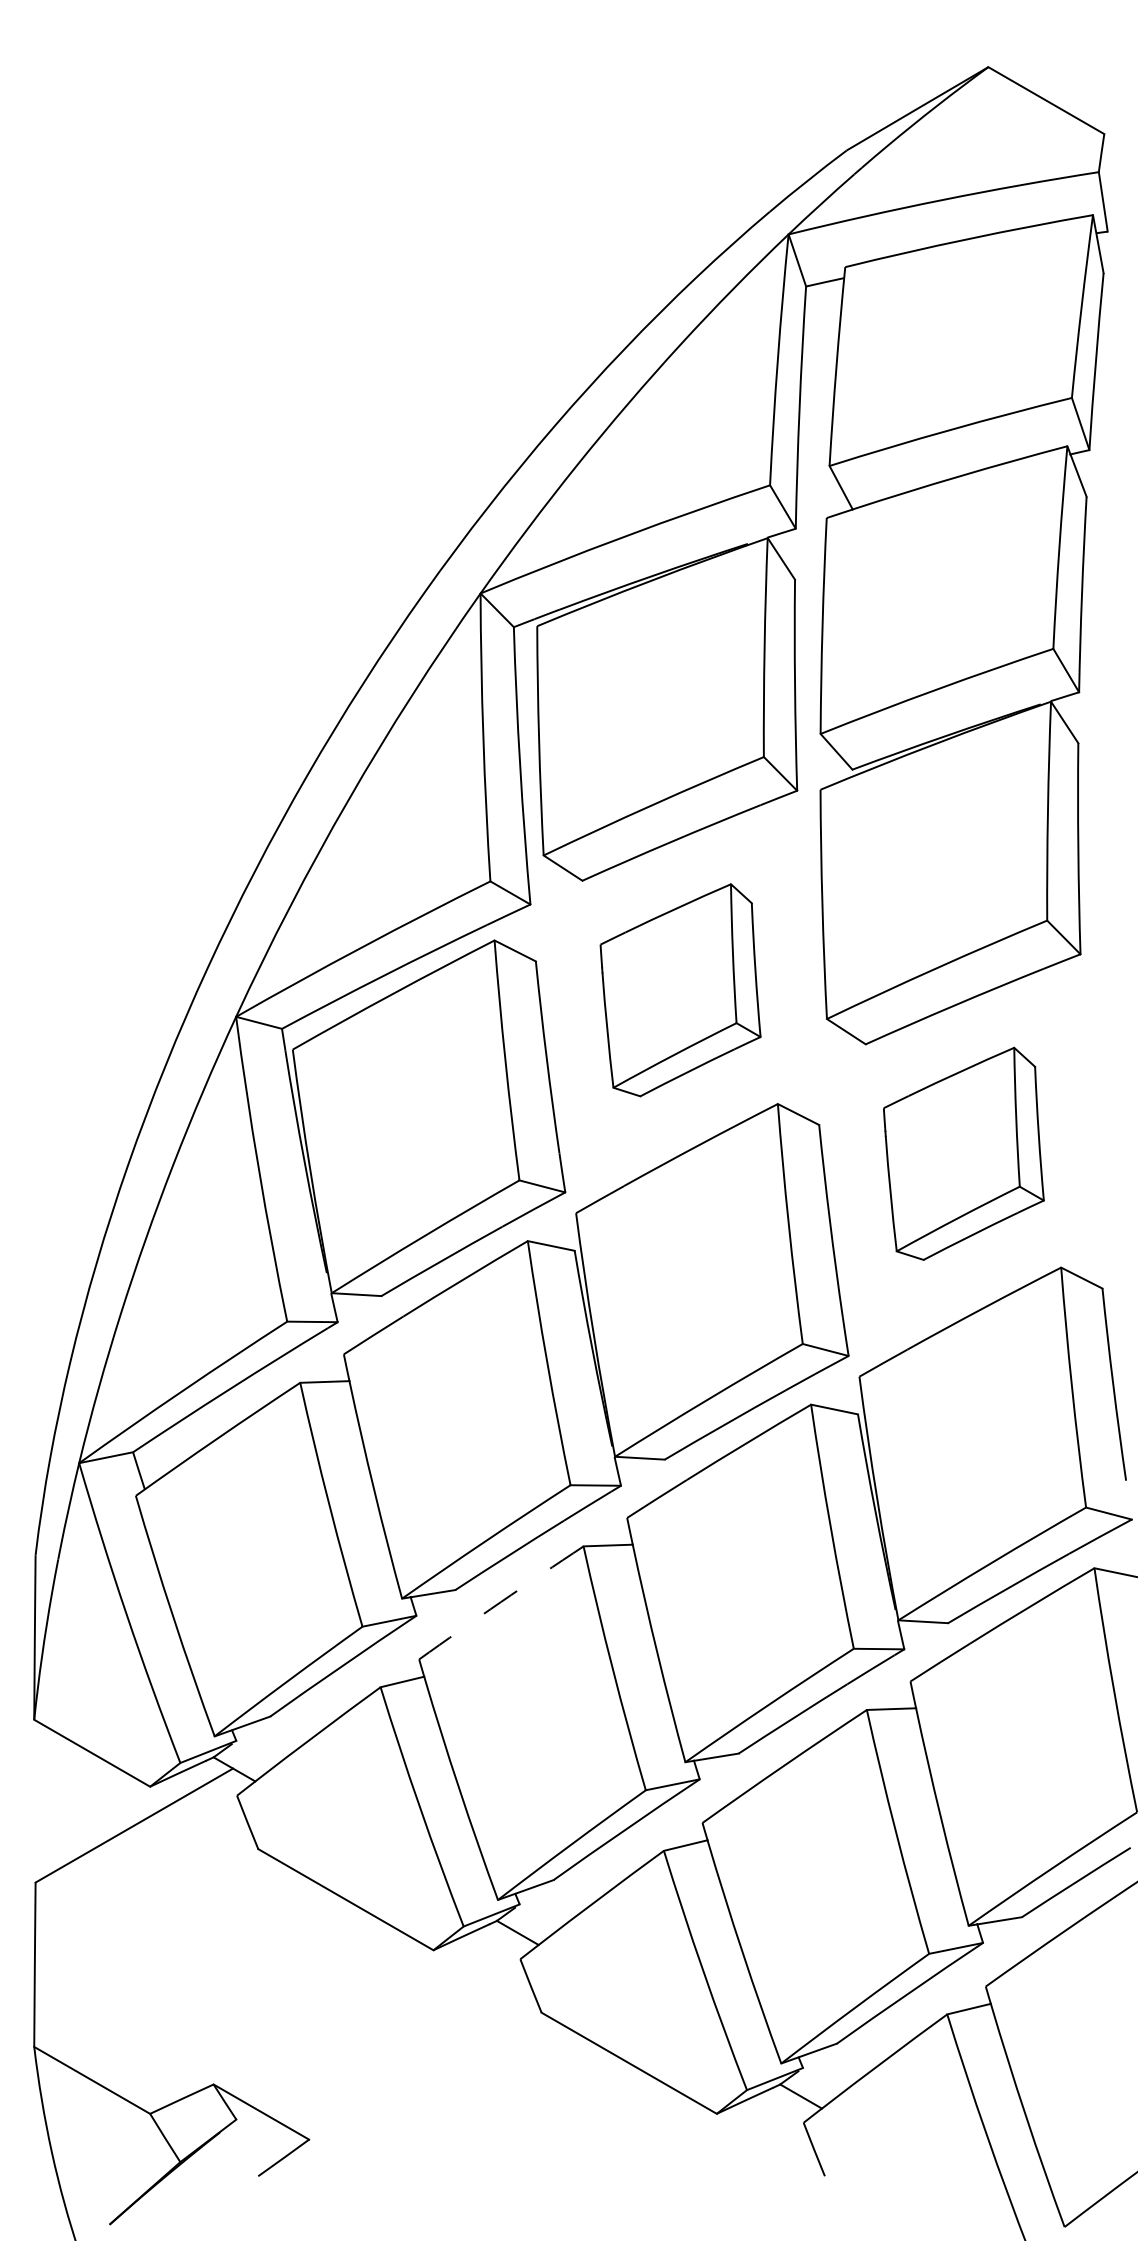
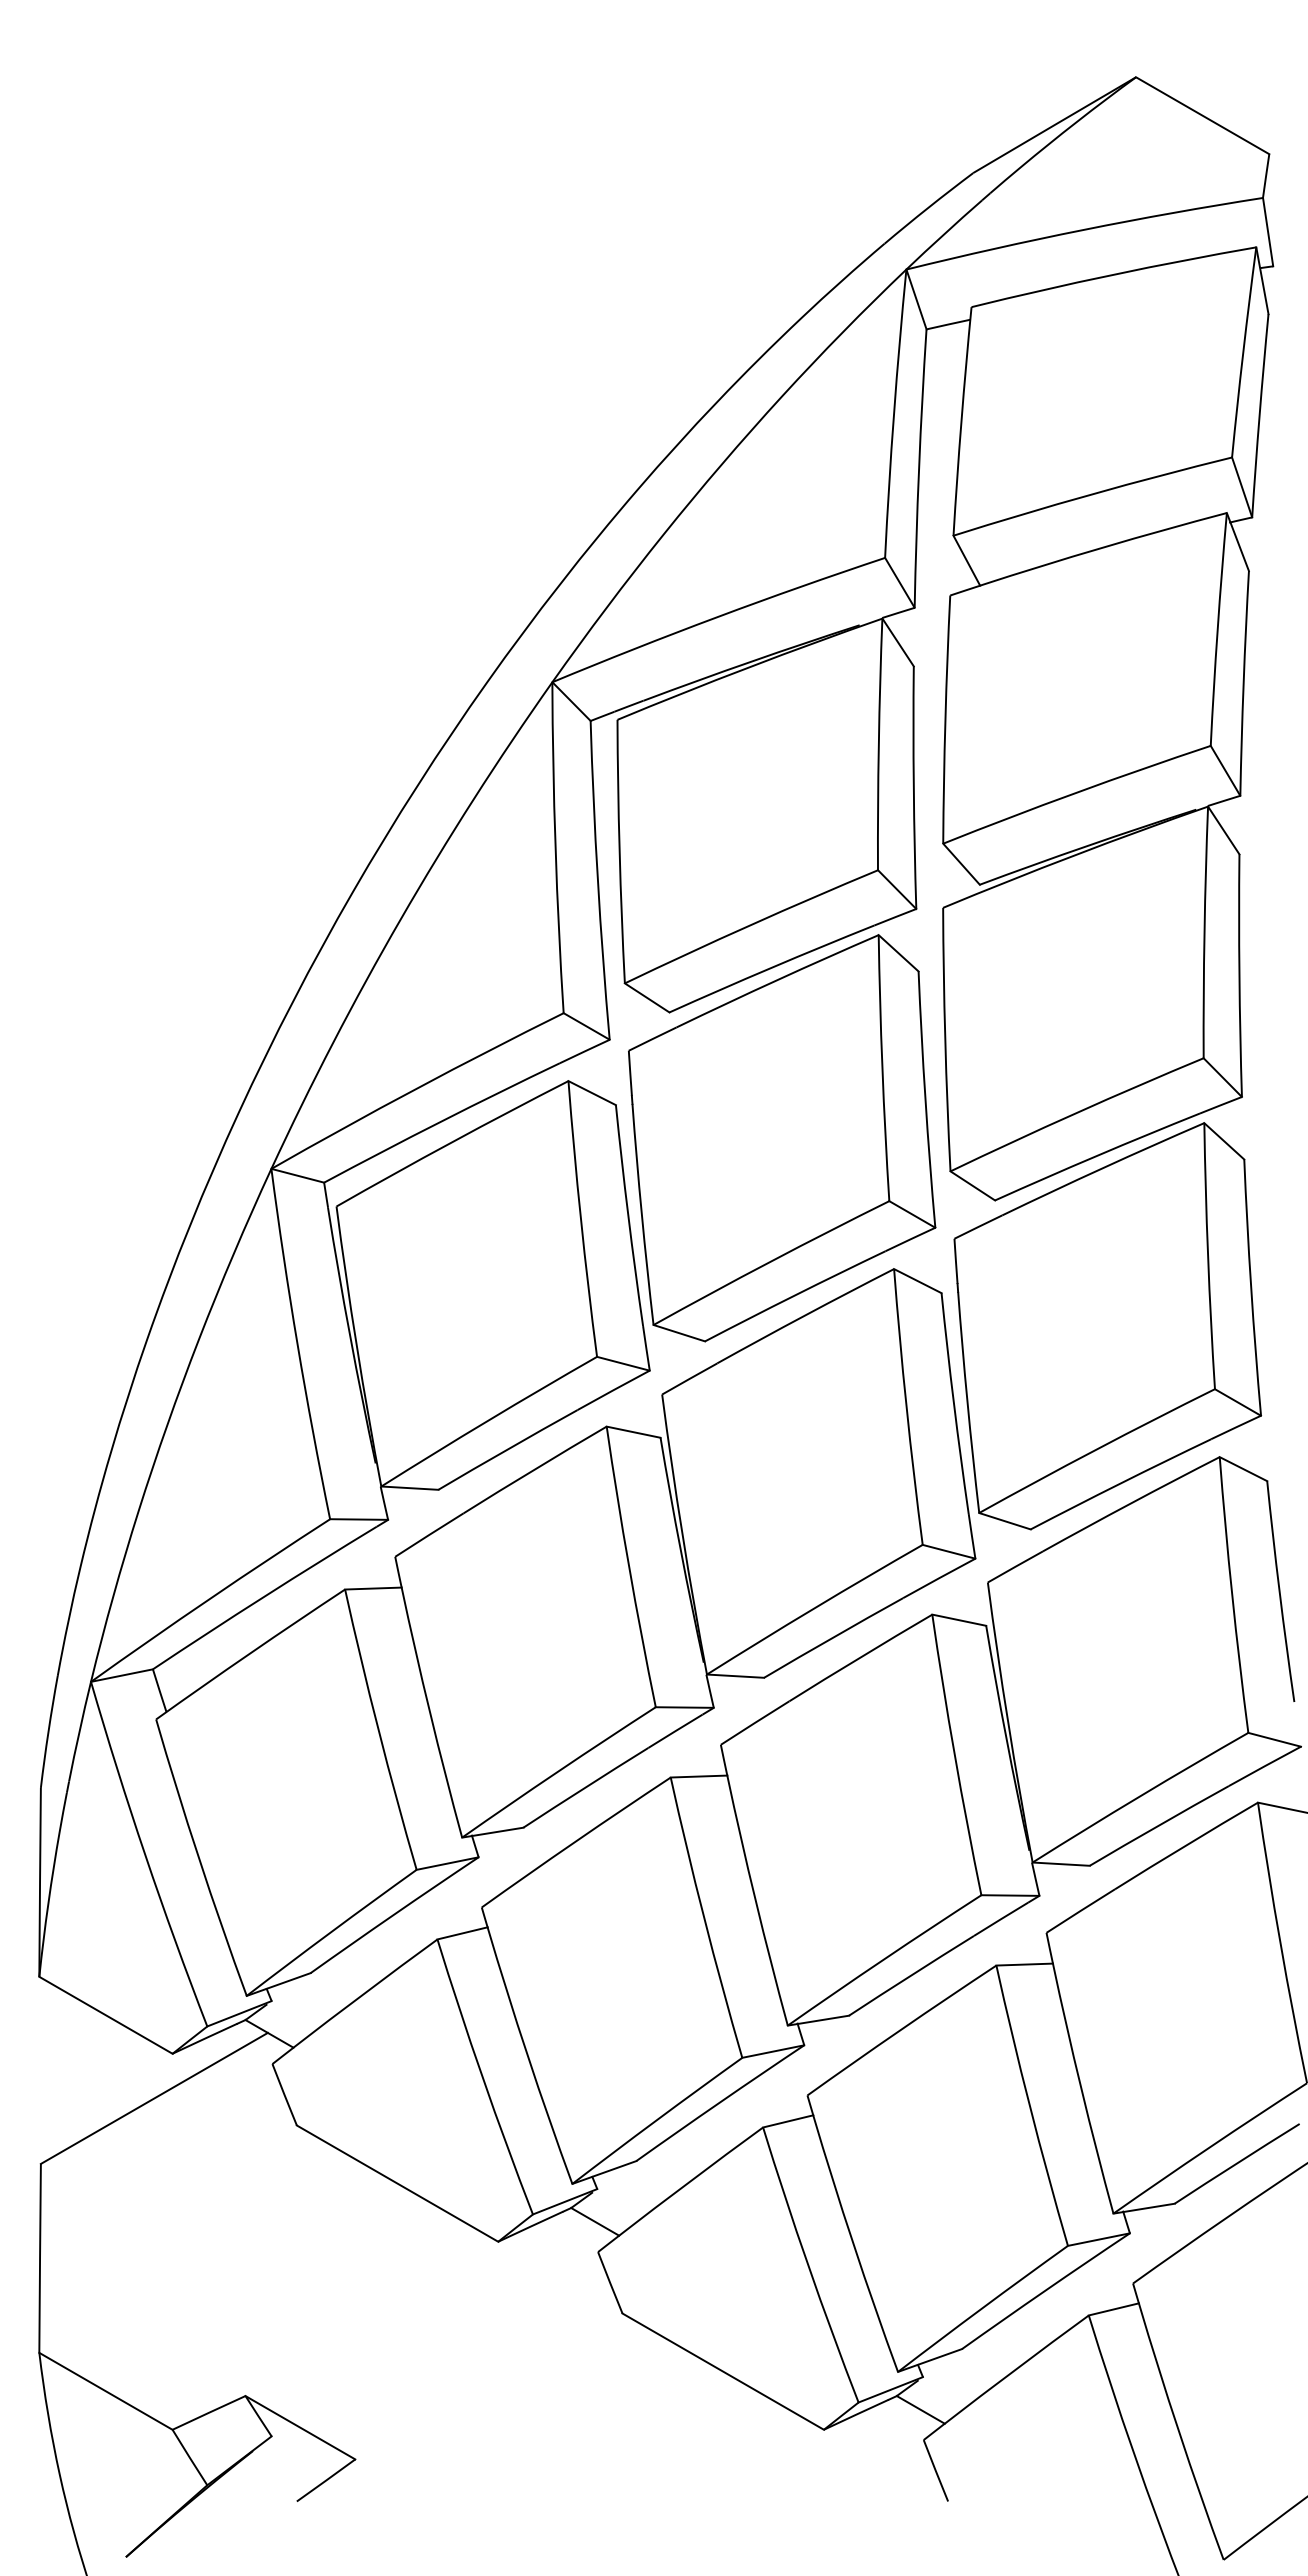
part: (680, 990) -> (782, 1138), size x1.67
part: (963, 1153) -> (1107, 1326), size x1.67
arc: (500, 1602) -> (575, 1841), dashed -> solid

